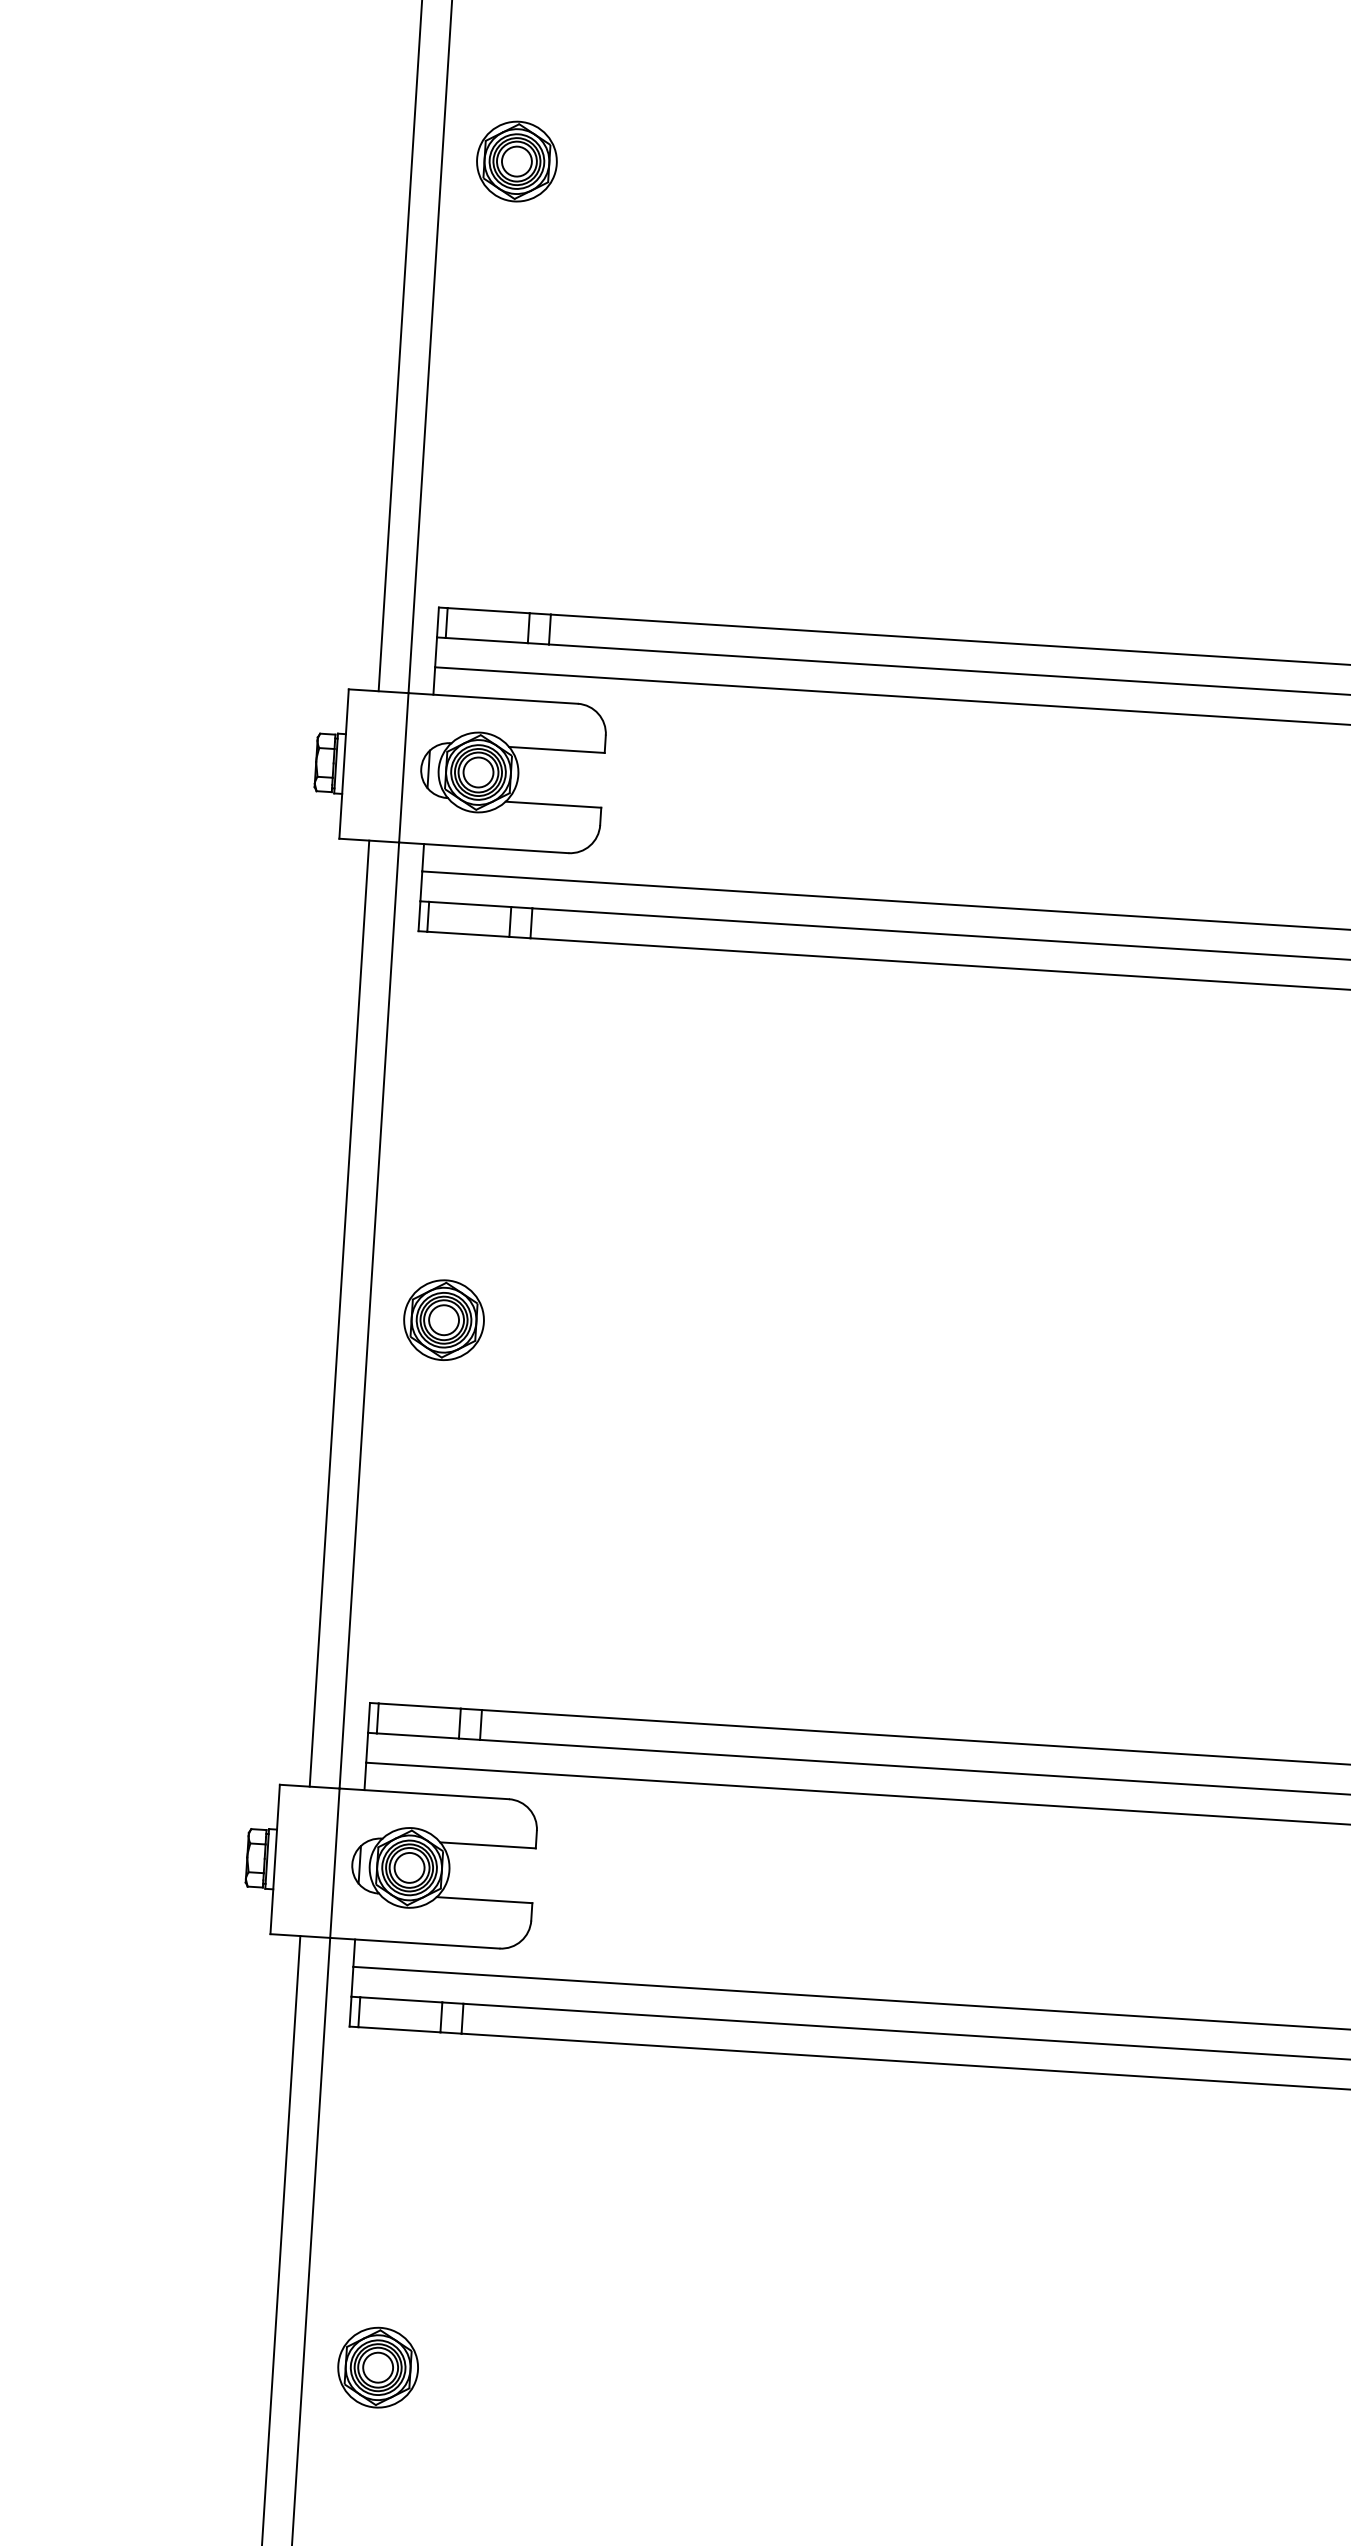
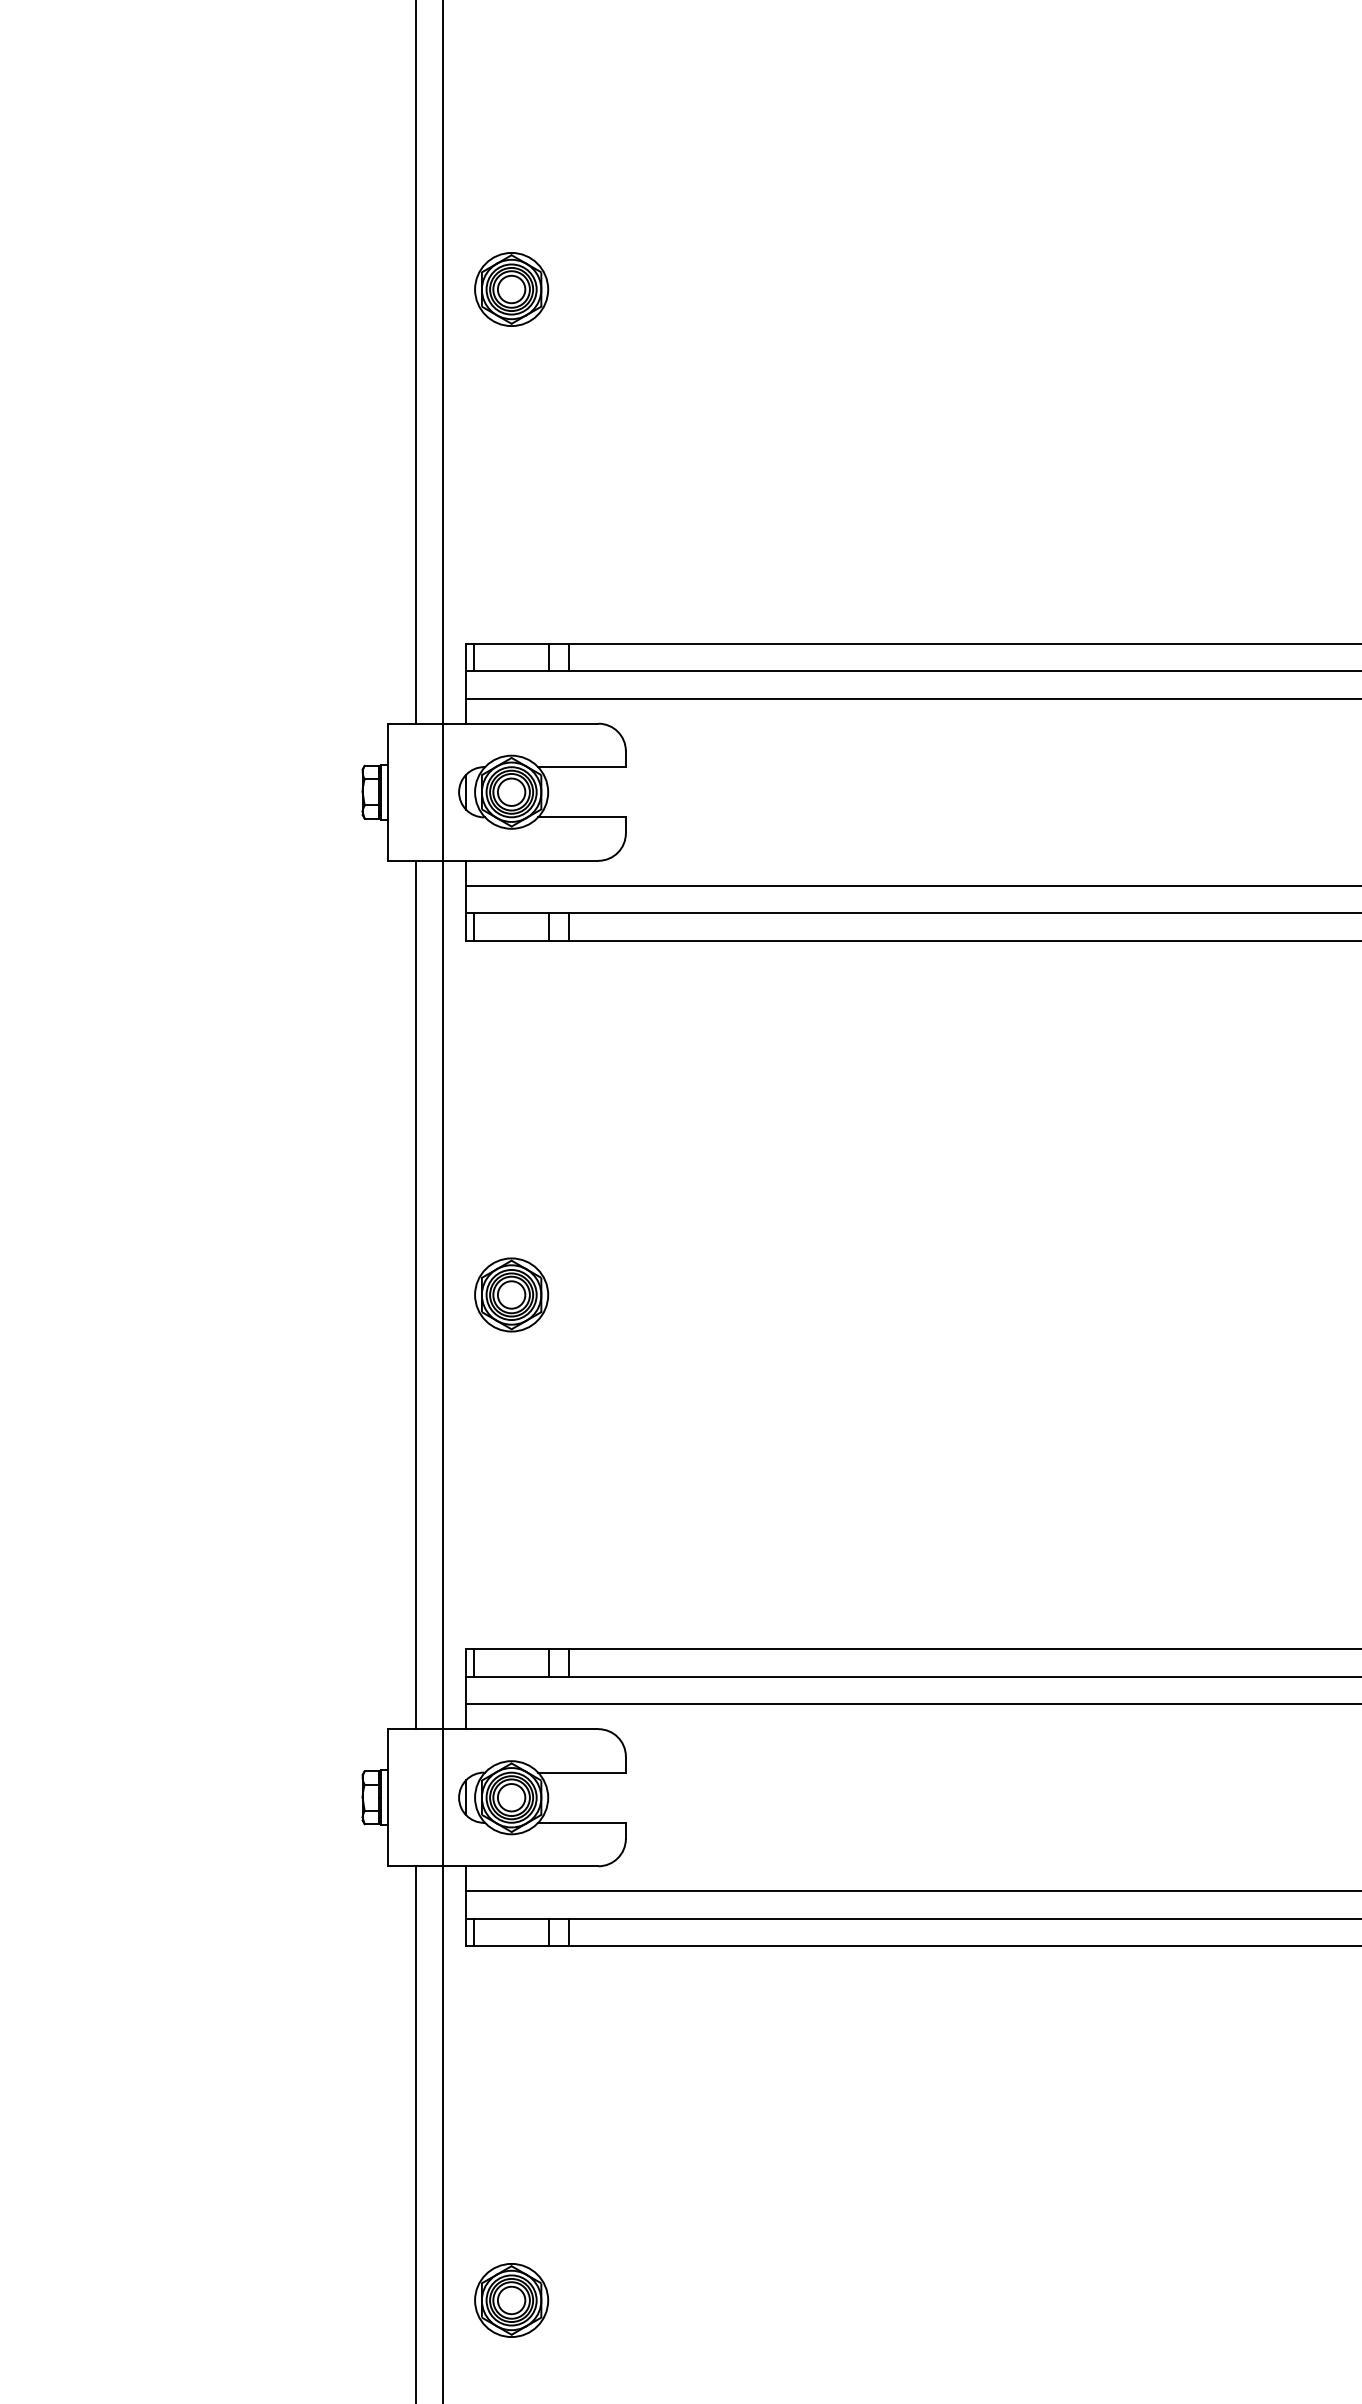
part: (516, 161) -> (511, 289), moved
part: (378, 2367) -> (511, 2300), moved

